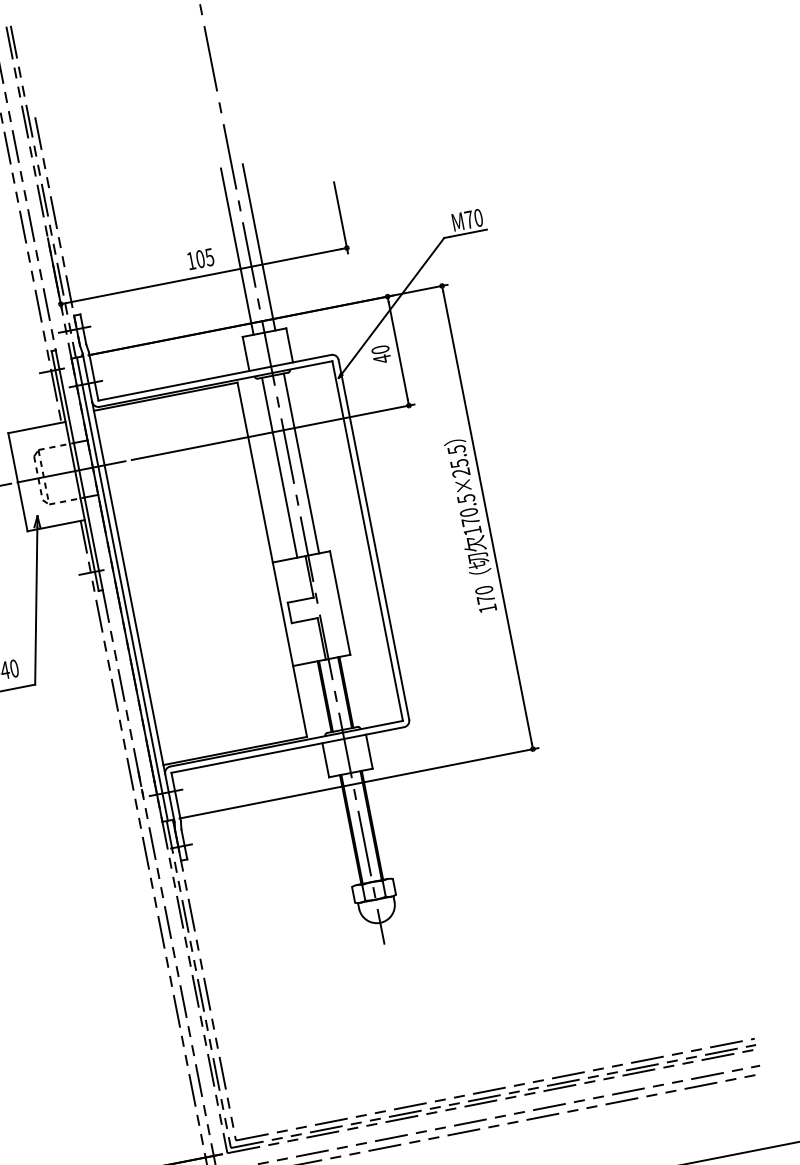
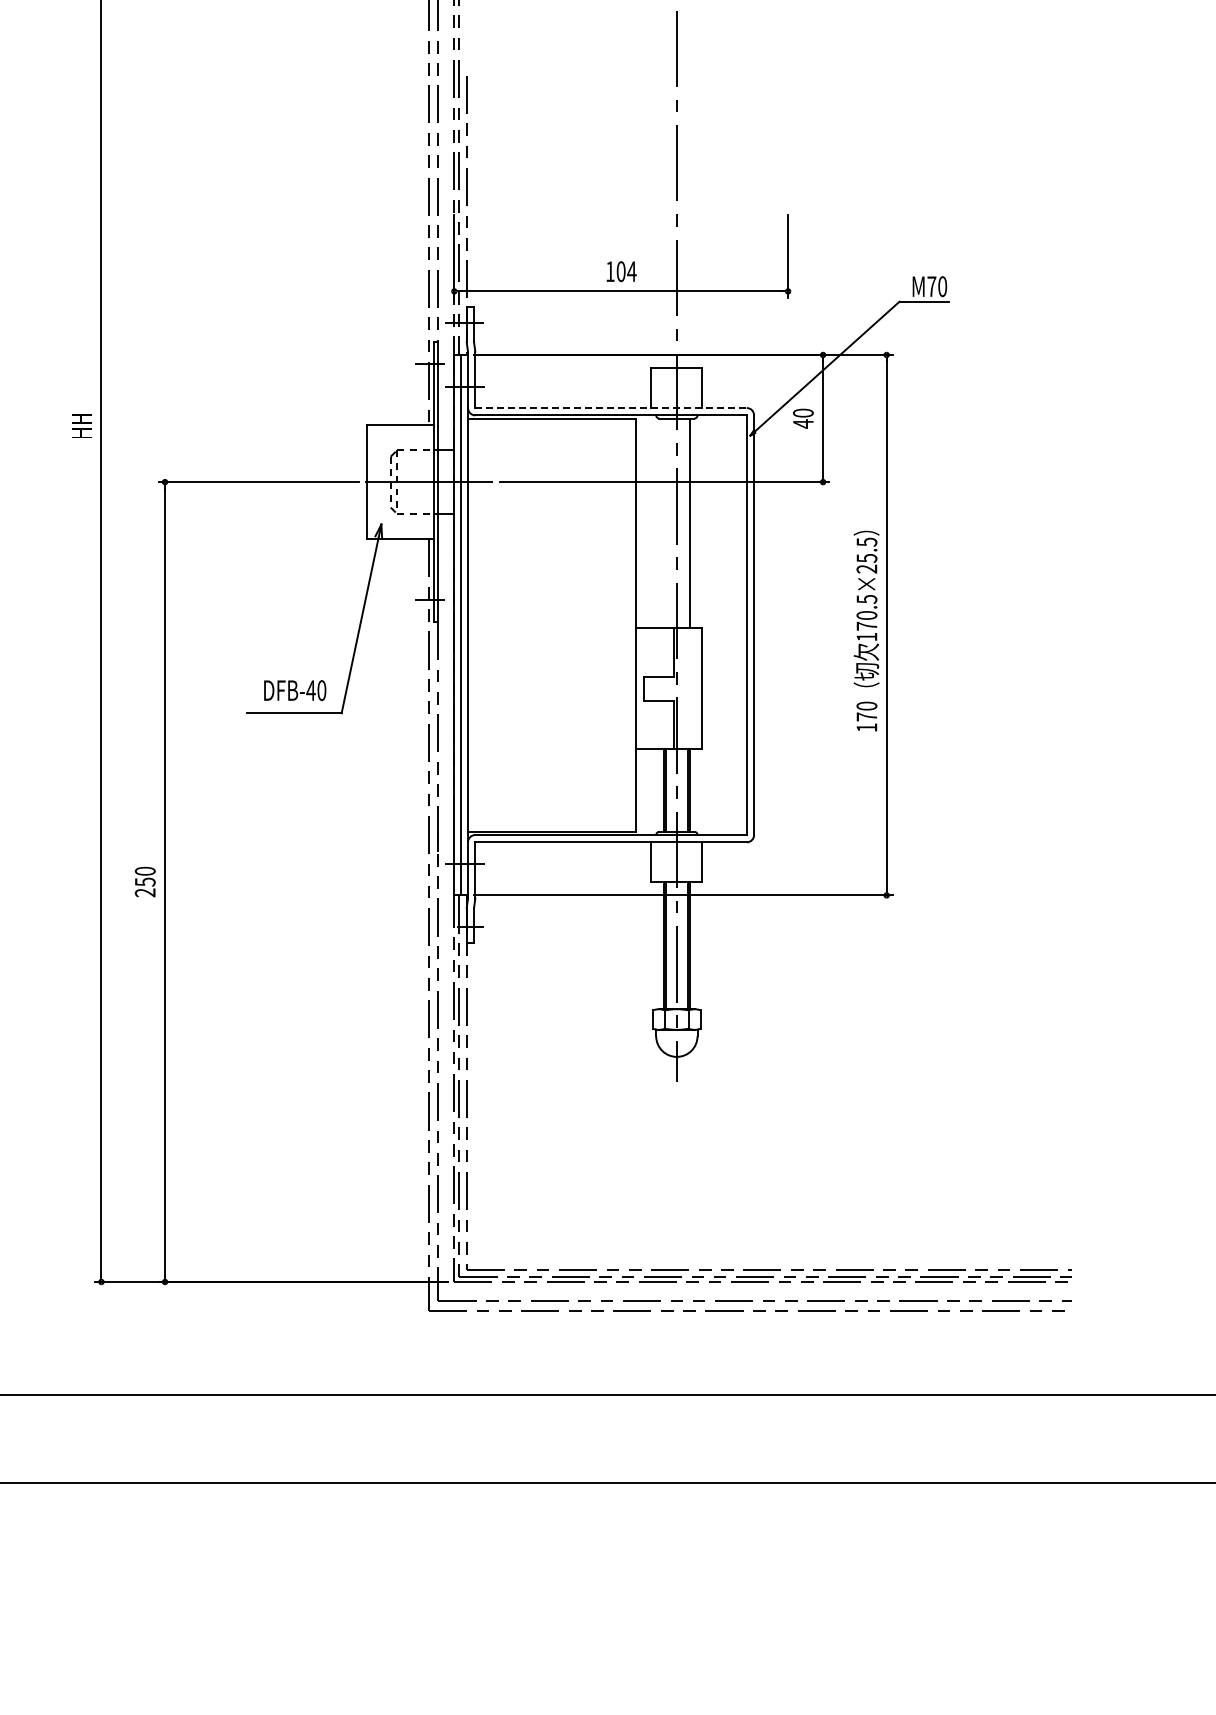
line: (259, 247) -> (689, 271), removed
line: (237, 251) -> (664, 271), removed
text: (209, 257) -> (631, 271), 105 -> 104
line: (215, 378) -> (611, 408), solid -> dashed
line: (280, 467) -> (664, 523), removed

